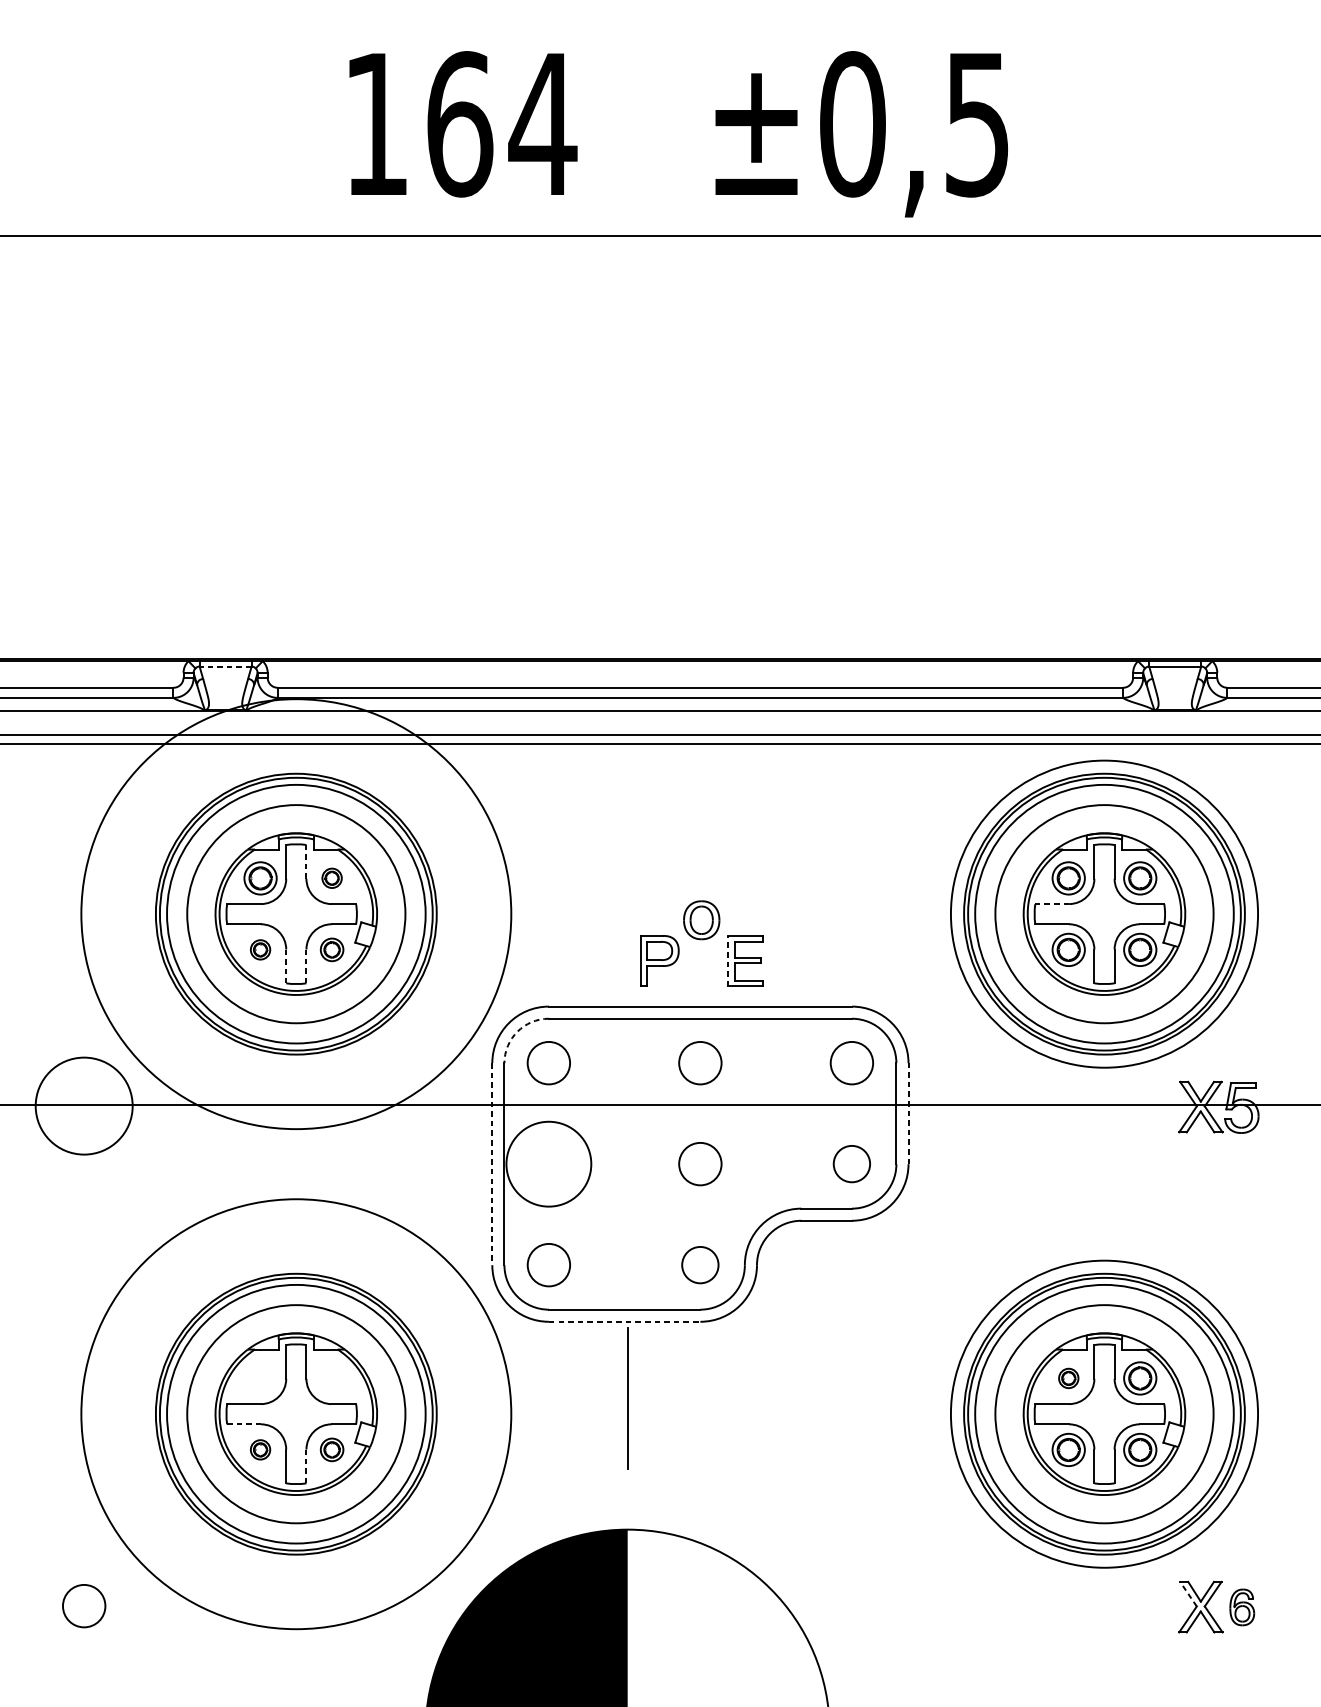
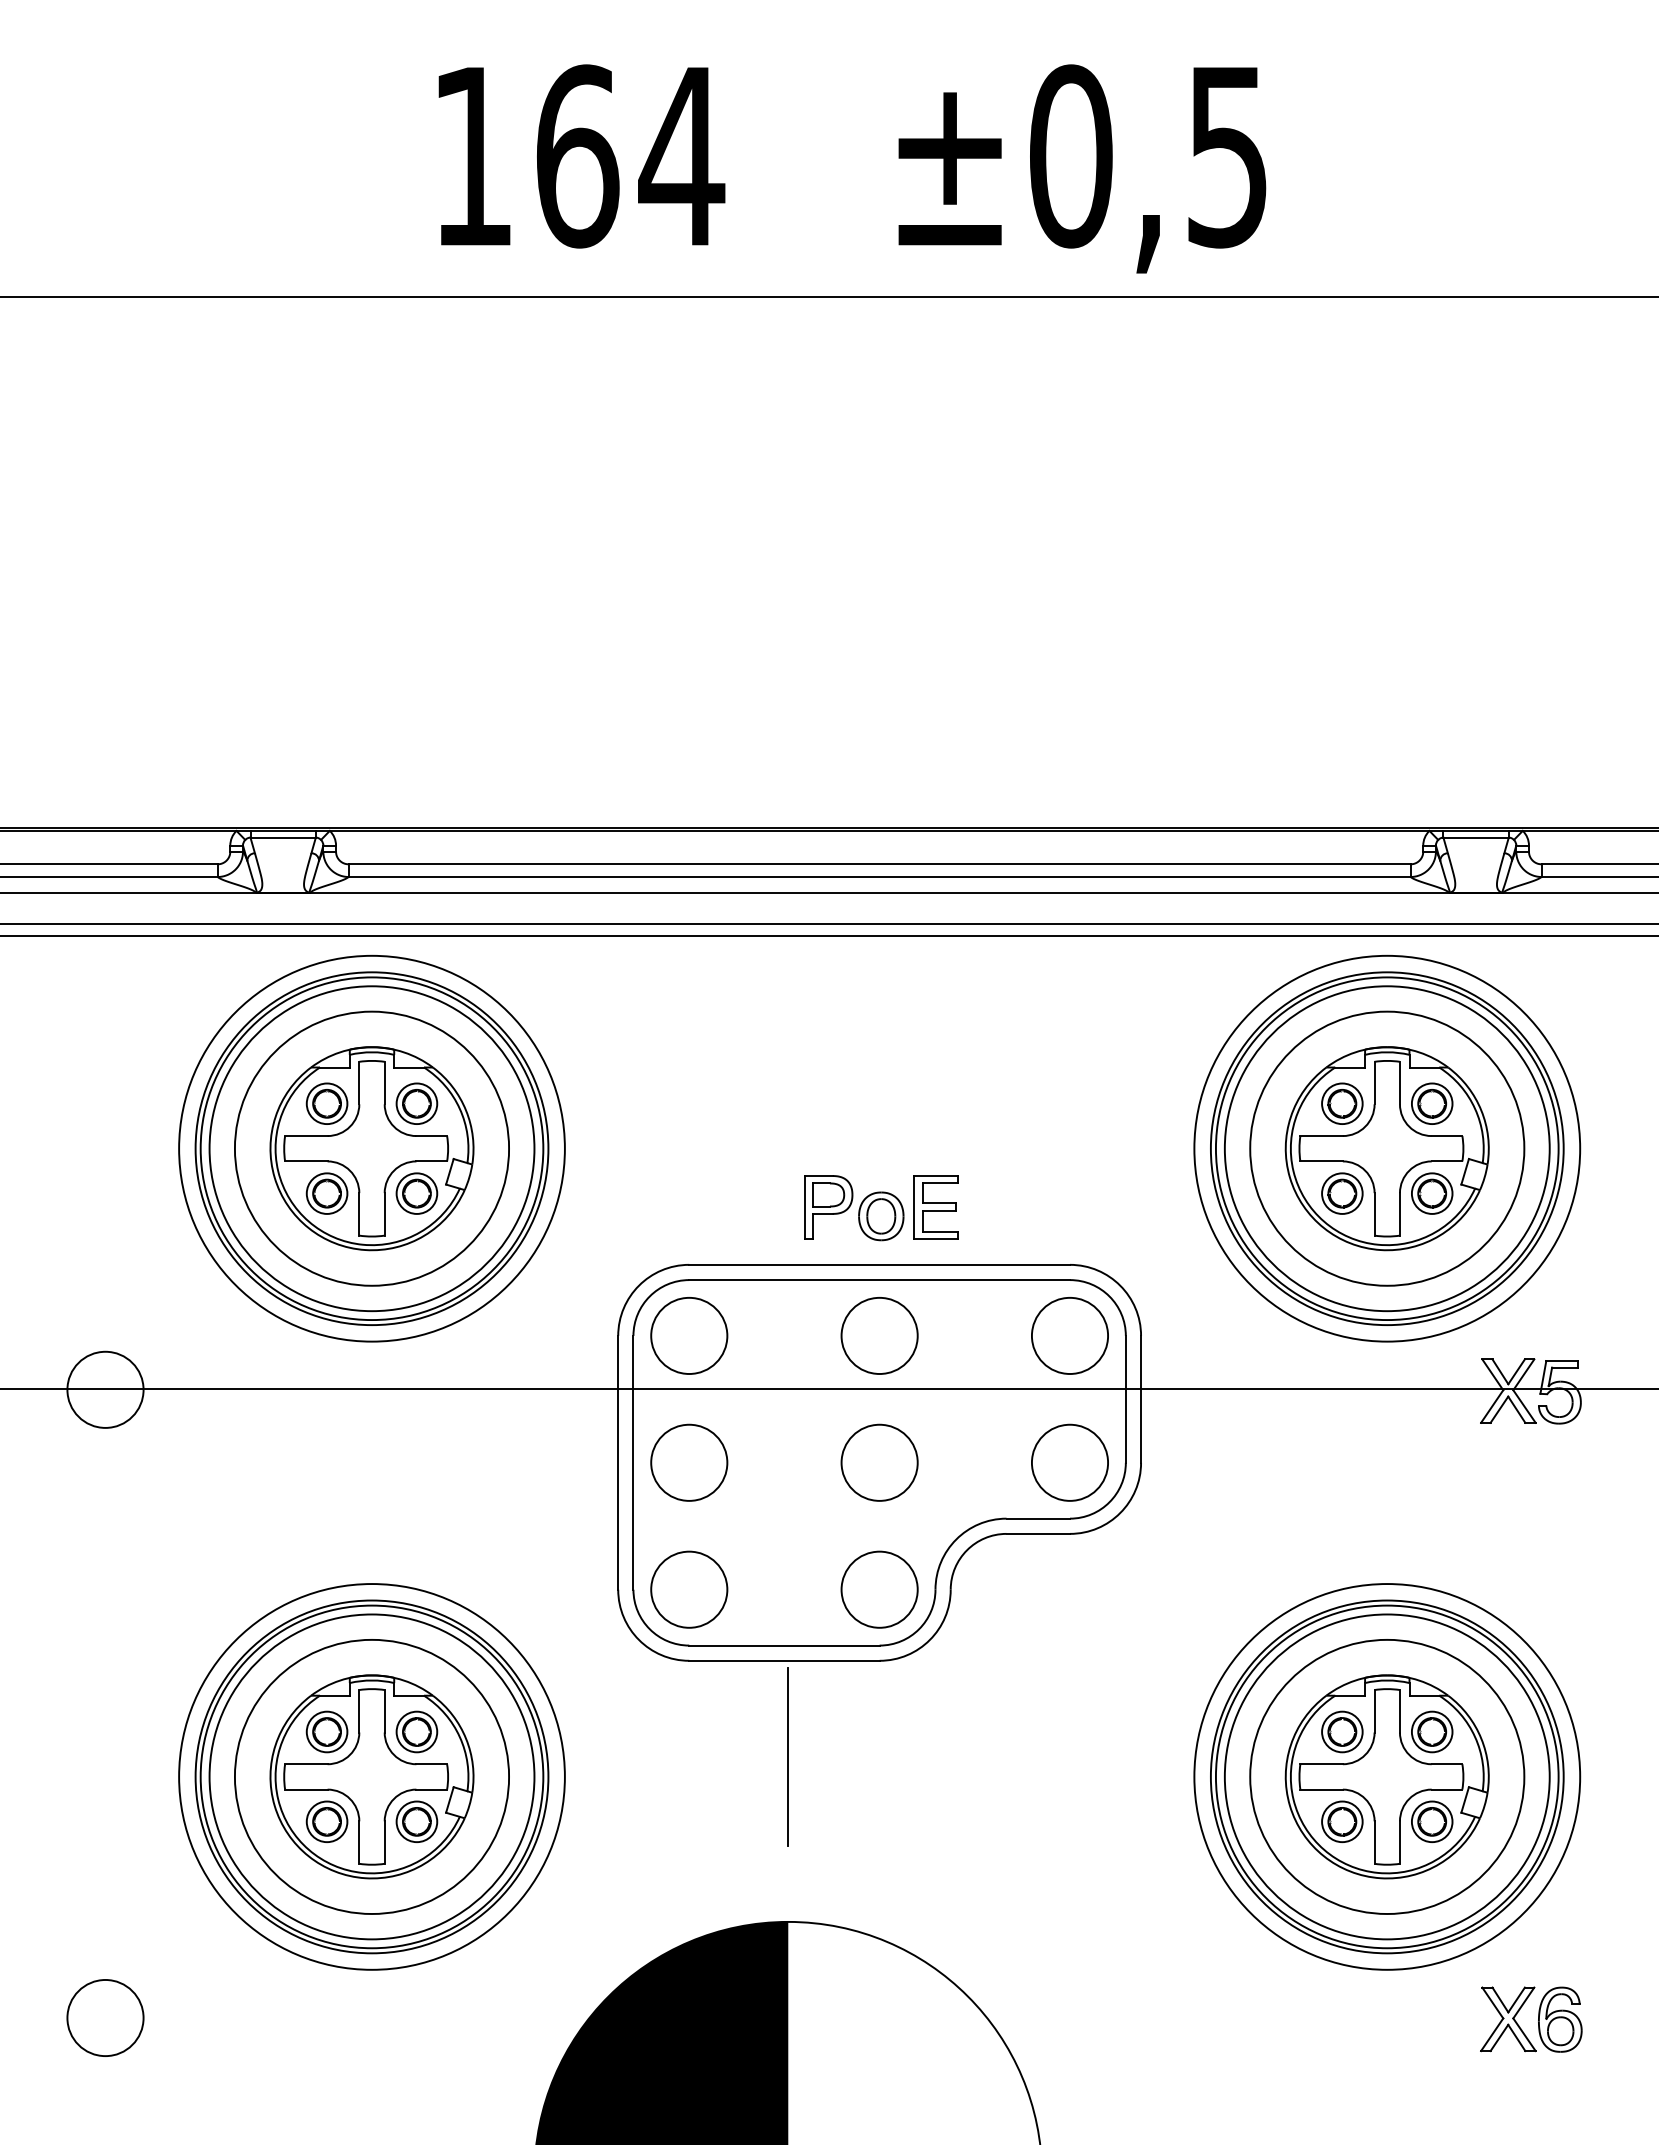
line: (225, 666) -> (283, 837), dashed -> solid
line: (306, 861) -> (384, 1082), dashed -> solid
part: (331, 878) -> (416, 1103), size x1.67
line: (1052, 904) -> (1321, 1136), dashed -> solid
circle: (295, 913) -> (371, 1148), size x0.71
part: (701, 920) -> (881, 1216), moved
part: (260, 949) -> (326, 1193), size x1.67
part: (331, 949) -> (416, 1193), size x1.43
line: (728, 960) -> (914, 1207), dashed -> solid
line: (306, 965) -> (384, 1213), dashed -> solid
line: (286, 966) -> (359, 1214), dashed -> solid
arc: (517, 1031) -> (649, 1296), dashed -> solid
circle: (549, 1062) -> (689, 1335), size x1.43
circle: (700, 1062) -> (879, 1335), size x1.43
circle: (851, 1062) -> (1069, 1335), size x1.43
circle: (84, 1105) -> (105, 1389), size x0.62
line: (908, 1112) -> (1141, 1398), dashed -> solid
line: (492, 1163) -> (618, 1462), dashed -> solid
circle: (549, 1163) -> (689, 1462), size x0.71
circle: (700, 1163) -> (879, 1462), size x1.43
circle: (851, 1163) -> (1069, 1462), size x1.67
circle: (549, 1265) -> (689, 1589), size x1.43
circle: (700, 1265) -> (879, 1589), size x1.67
line: (624, 1321) -> (784, 1660), dashed -> solid
part: (260, 1378) -> (326, 1731), added
part: (331, 1378) -> (416, 1731), added
part: (1068, 1378) -> (1342, 1731), size x1.67
circle: (295, 1413) -> (371, 1776), size x0.71
line: (244, 1424) -> (306, 1789), dashed -> solid
part: (260, 1449) -> (326, 1821), size x1.67
part: (331, 1449) -> (416, 1821), size x1.43
line: (306, 1466) -> (384, 1842), dashed -> solid
line: (1188, 1594) -> (1492, 2003), dashed -> solid
circle: (84, 1605) -> (105, 2017), size x1.43
part: (1242, 1607) -> (1560, 2019), size x1.43

